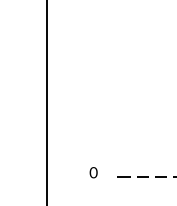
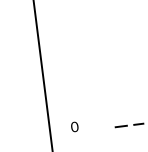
text: (93, 172) -> (74, 126), moved

